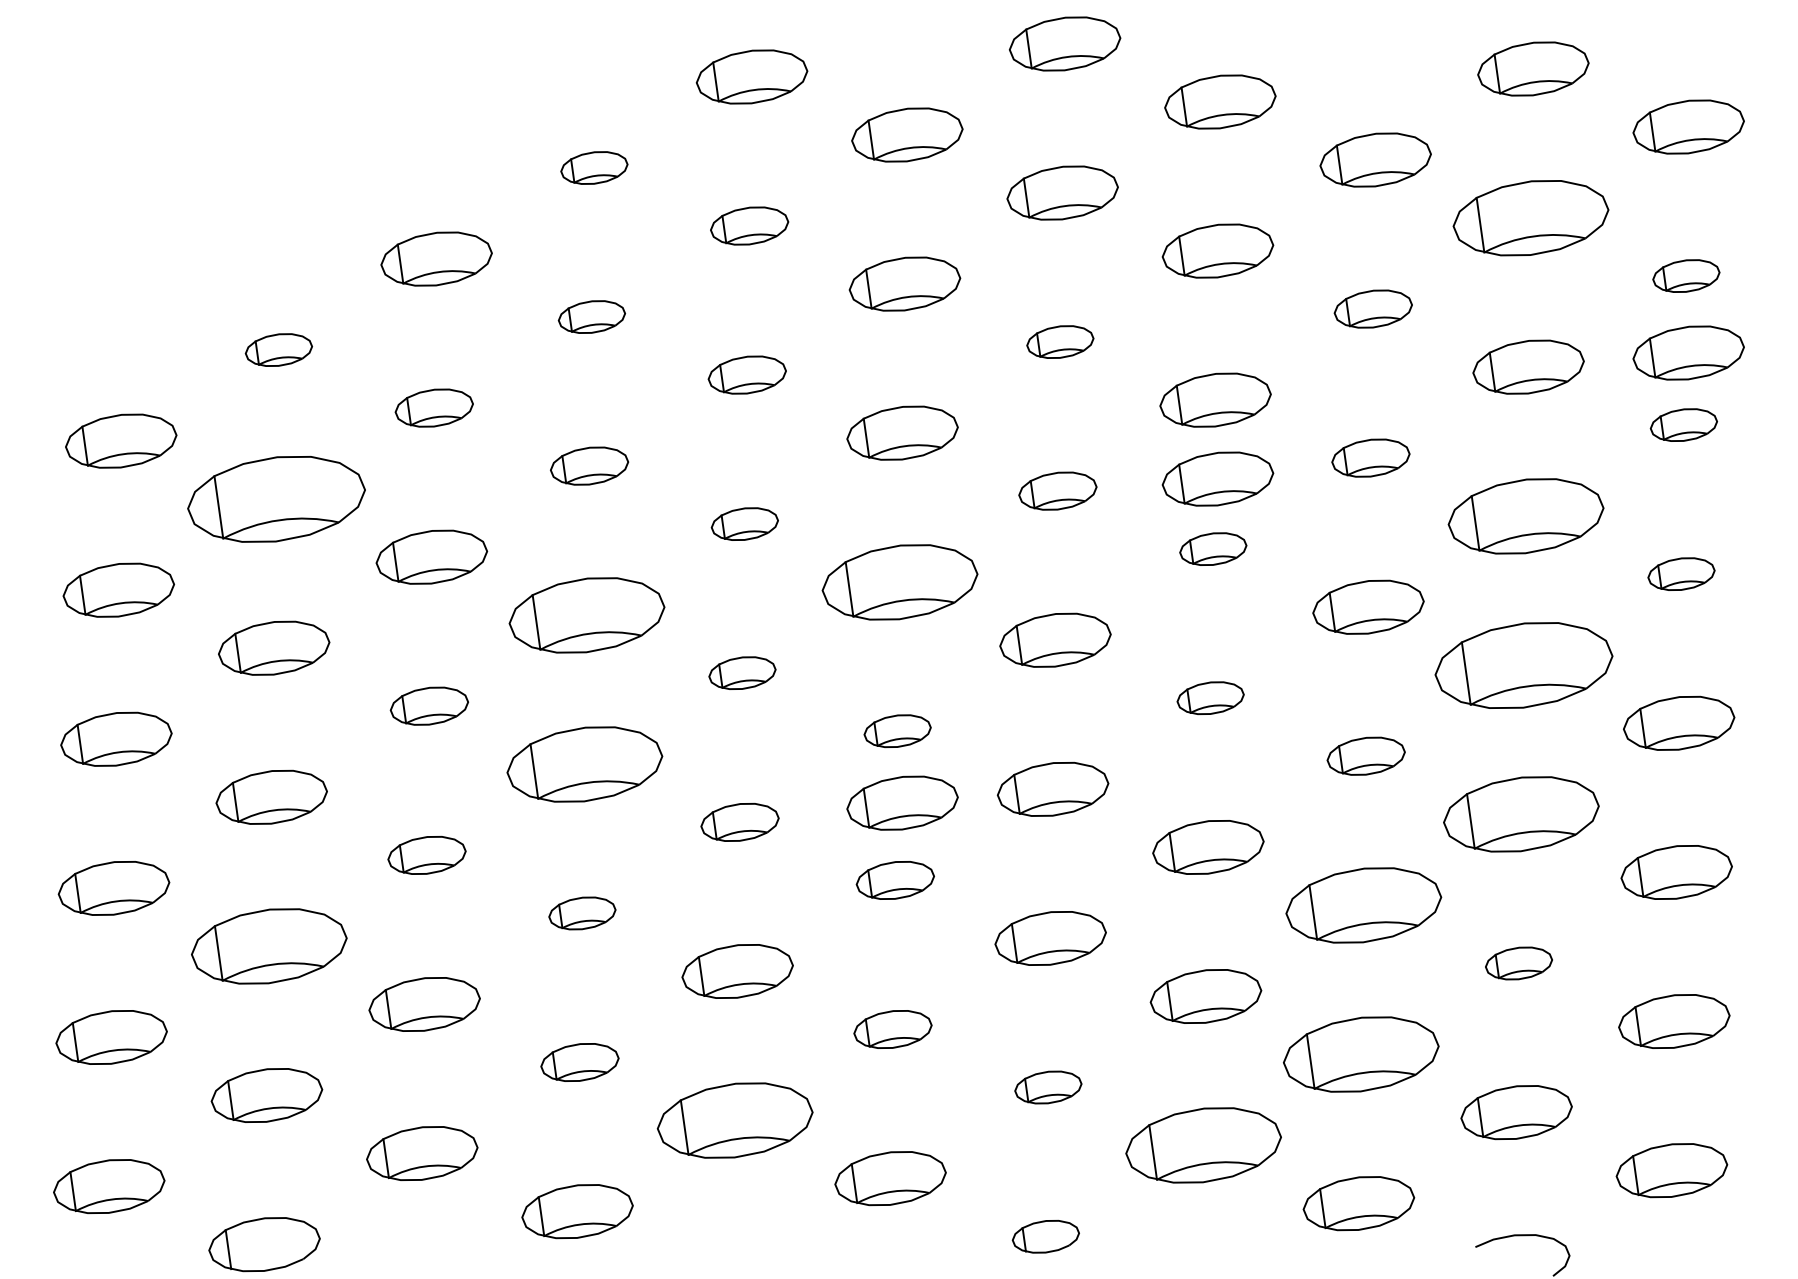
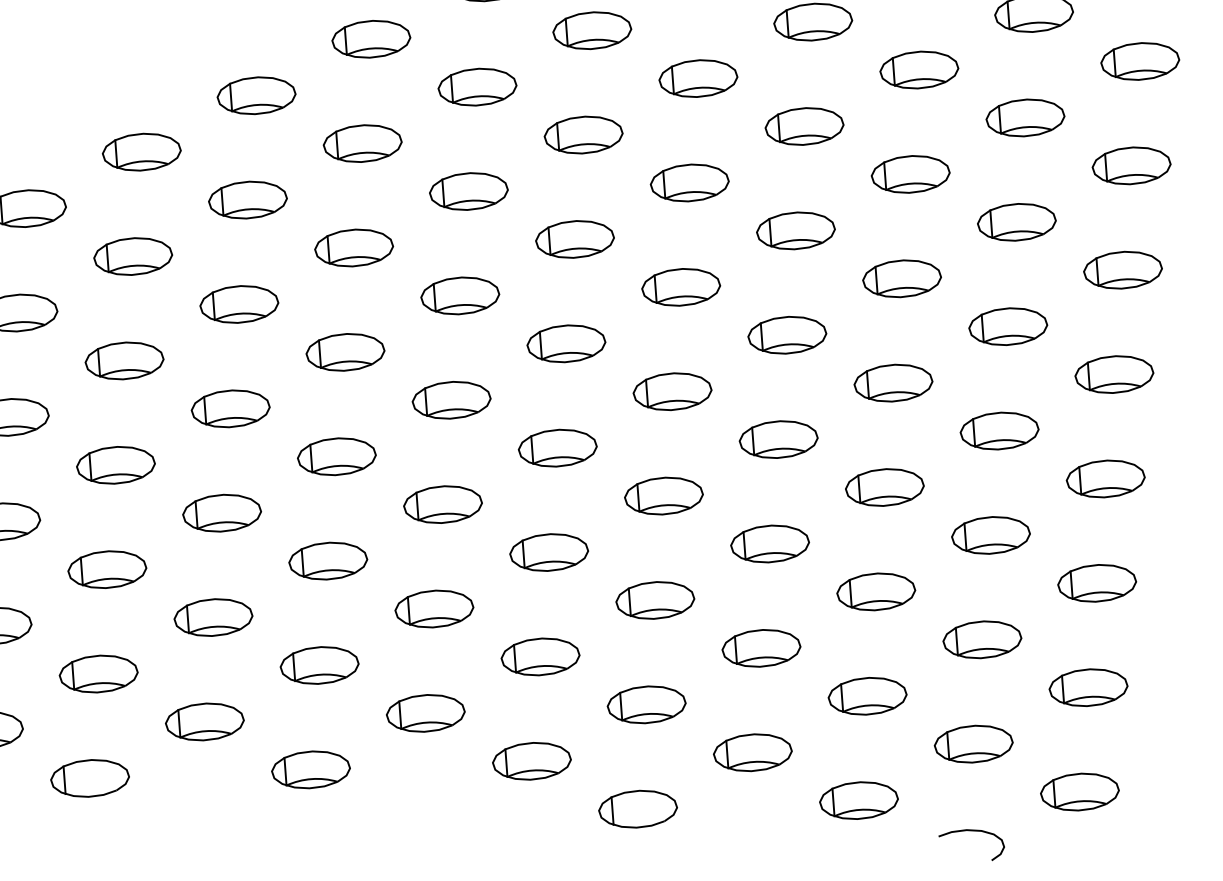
part: (594, 167) -> (371, 38), size x1.67
part: (1530, 217) -> (1025, 117), size x0.71
part: (749, 225) -> (477, 86), size x1.43
part: (1686, 275) -> (1131, 165), size x1.67
part: (1373, 308) -> (910, 173), size x1.43
part: (591, 316) -> (362, 143), size x1.67
part: (1060, 341) -> (689, 182), size x1.67
part: (278, 349) -> (141, 151), size x1.67
part: (1688, 352) -> (1129, 219), removed
part: (747, 374) -> (469, 191), size x1.43
part: (434, 407) -> (248, 199), size x1.43
part: (1683, 424) -> (1122, 269), size x1.67
part: (1370, 457) -> (901, 278), size x1.43
part: (589, 465) -> (354, 247), size x1.43
part: (1217, 478) -> (793, 285), removed
part: (1057, 490) -> (680, 286), size x1.43
part: (276, 498) -> (133, 256), size x0.62
part: (1526, 515) -> (1008, 326), size x0.71
part: (744, 523) -> (460, 295), size x1.67
part: (1213, 548) -> (787, 334), size x1.67
part: (1681, 573) -> (1114, 374), size x1.67
part: (900, 581) -> (566, 343), size x0.71
part: (587, 614) -> (345, 351), size x0.71
part: (1523, 664) -> (999, 430), size x0.62
part: (742, 672) -> (451, 399), size x1.67
part: (1210, 697) -> (778, 439), size x1.67
part: (429, 705) -> (230, 408), size x1.43
part: (897, 730) -> (557, 447), size x1.67
part: (1366, 755) -> (885, 486), size x1.43
part: (584, 763) -> (336, 456), size x0.71
part: (902, 802) -> (557, 498), removed
part: (1521, 814) -> (991, 535), size x0.71
part: (739, 822) -> (442, 504), size x1.43
part: (426, 855) -> (221, 513), size x1.43
part: (895, 880) -> (549, 552), size x1.43
part: (1363, 905) -> (876, 591), size x0.71
part: (582, 913) -> (328, 561), size x1.67
part: (269, 946) -> (107, 569), size x0.71
part: (1518, 963) -> (982, 639), size x1.67
part: (892, 1029) -> (540, 656), size x1.43
part: (1361, 1054) -> (867, 696), size x0.71
part: (579, 1062) -> (319, 665), size x1.43
part: (1048, 1087) -> (646, 704), size x1.67
part: (735, 1120) -> (425, 713), size x0.71
part: (1203, 1145) -> (752, 752), size x0.71
part: (1045, 1236) -> (637, 809), size x1.67

